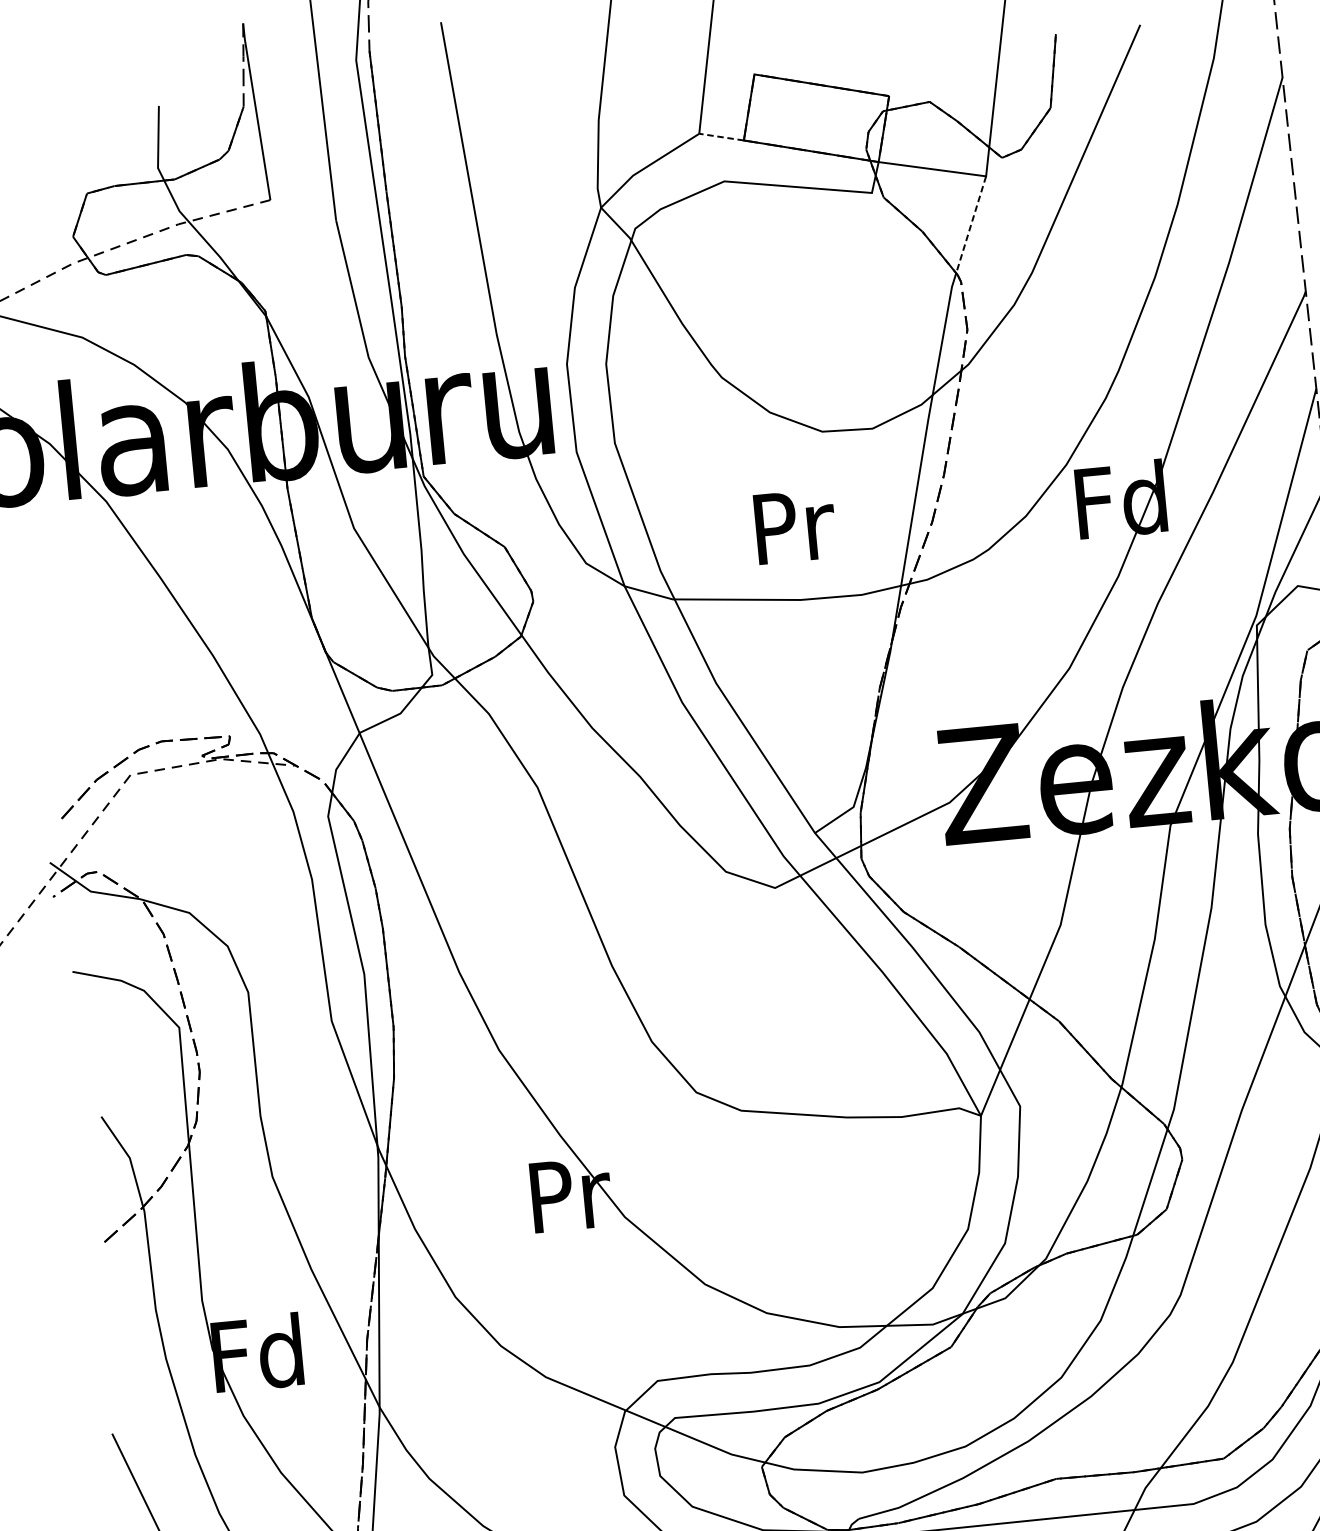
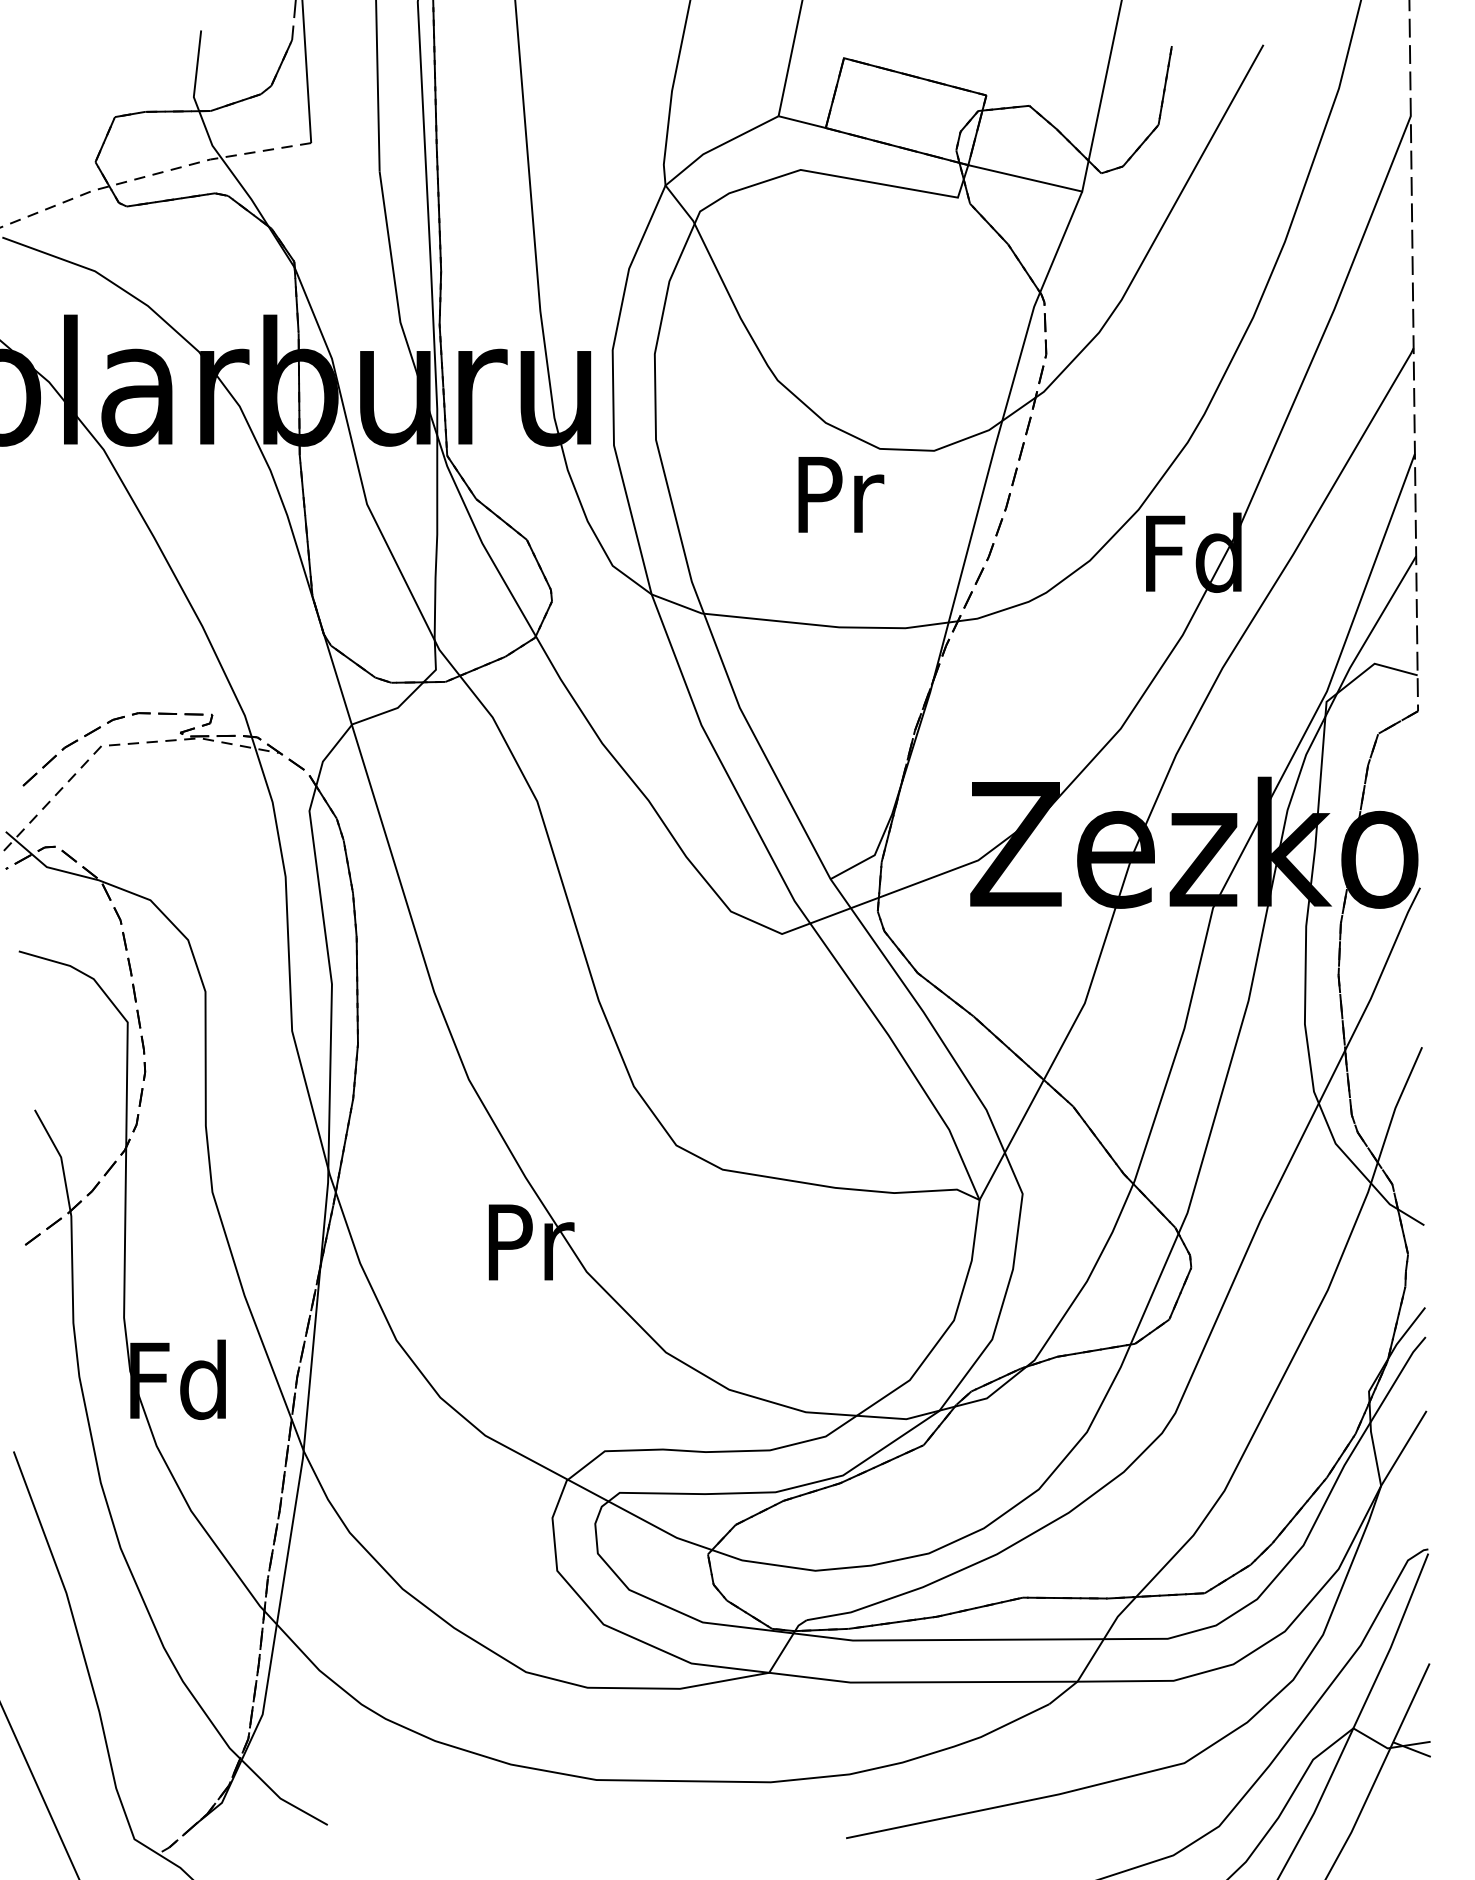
line: (720, 137) -> (801, 122), dashed -> solid
line: (971, 225) -> (1061, 242), dashed -> solid
text: (795, 526) -> (841, 494), moved

